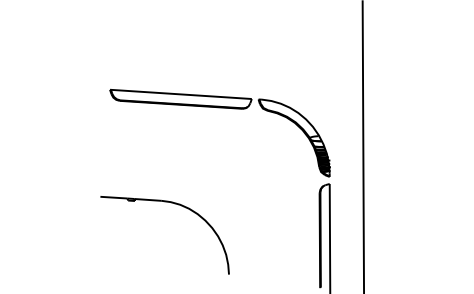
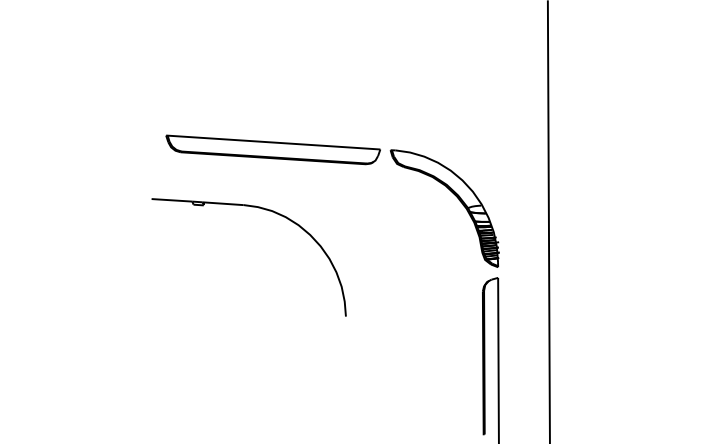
part: (174, 204) -> (263, 210), moved

